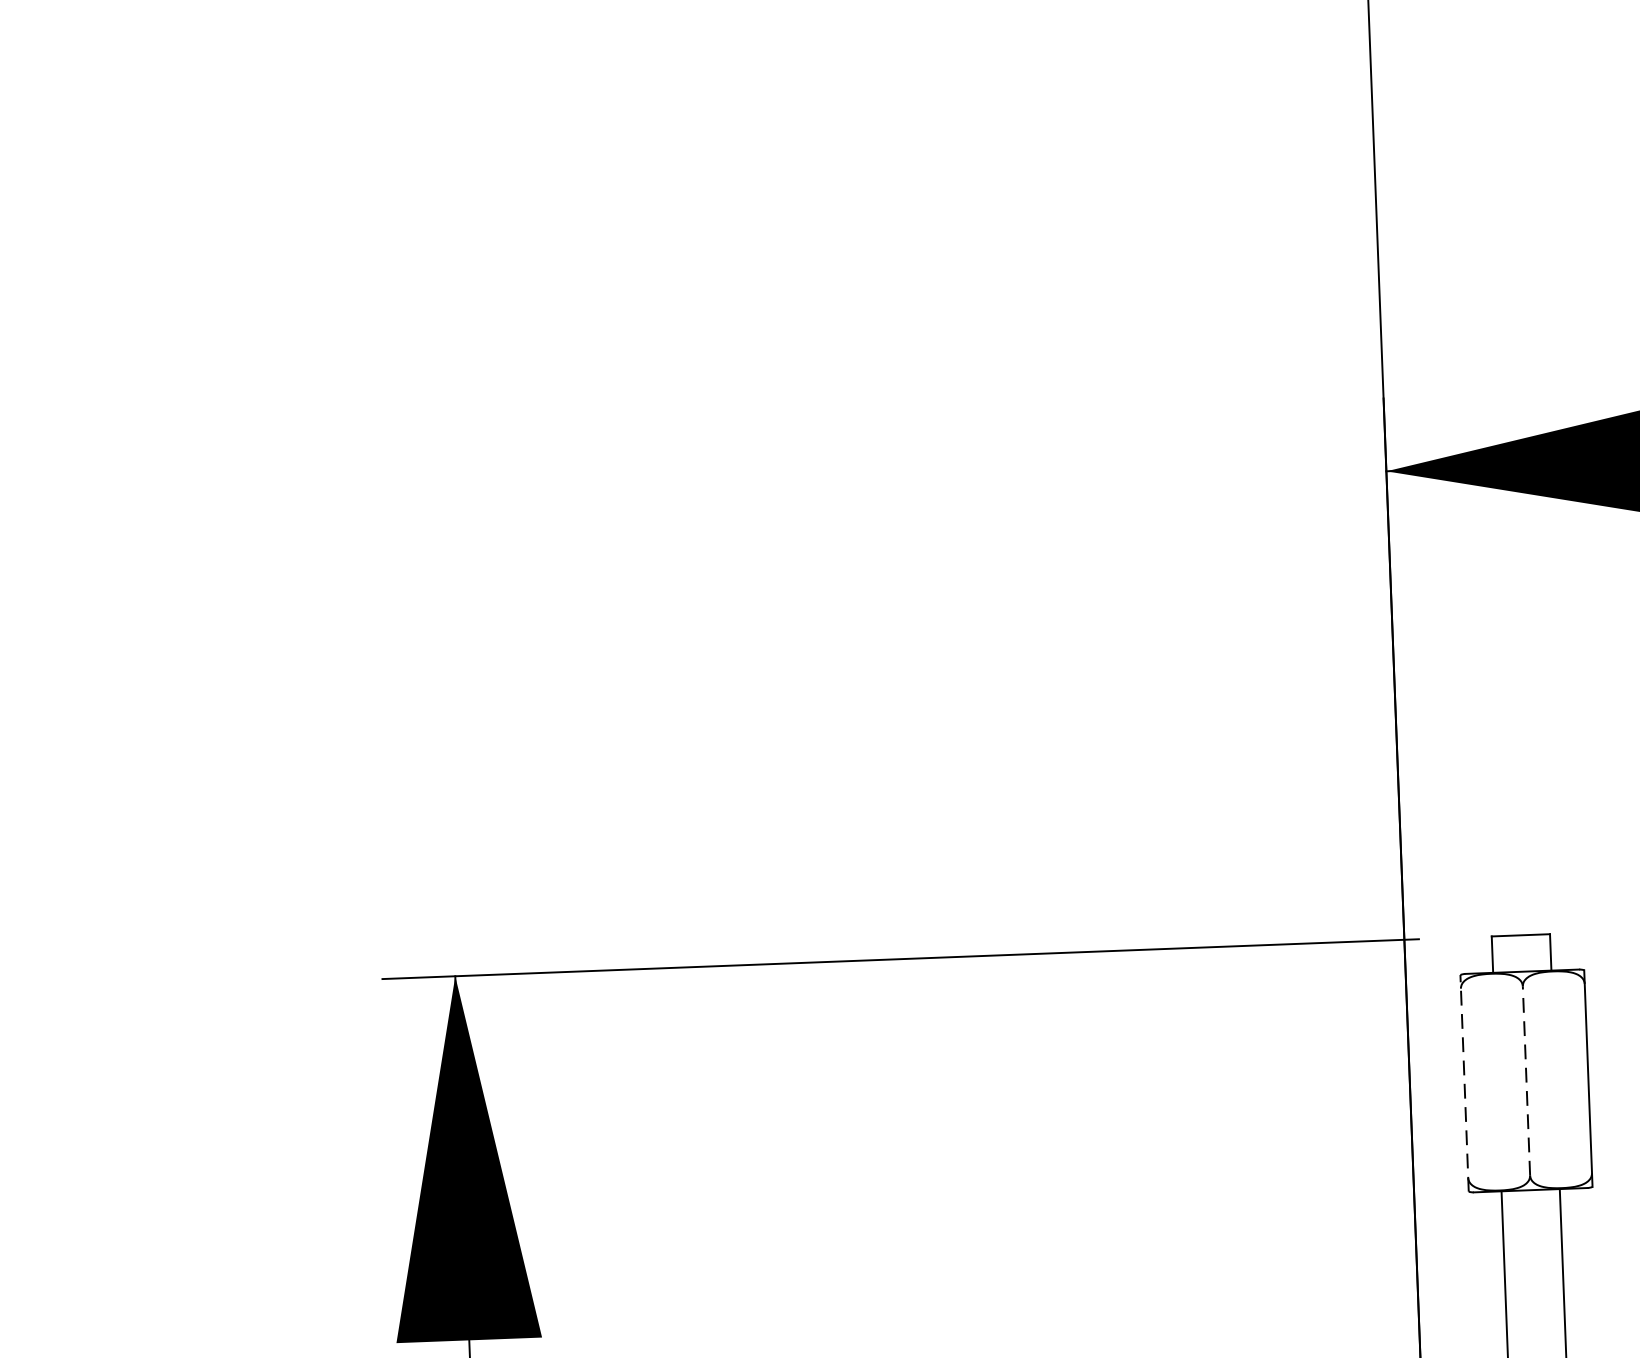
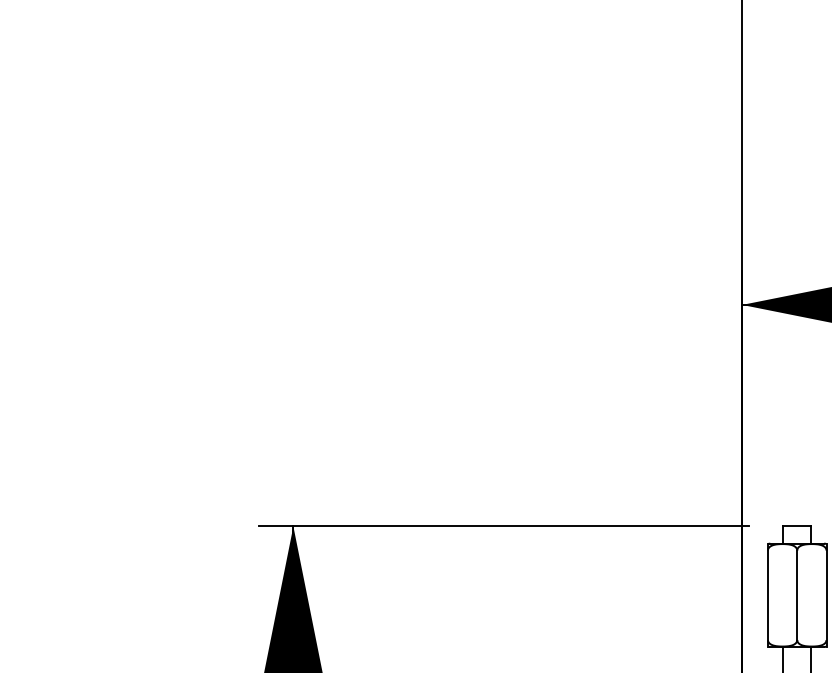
line: (1463, 1081) -> (767, 594), dashed -> solid
line: (1527, 1081) -> (797, 595), dashed -> solid

